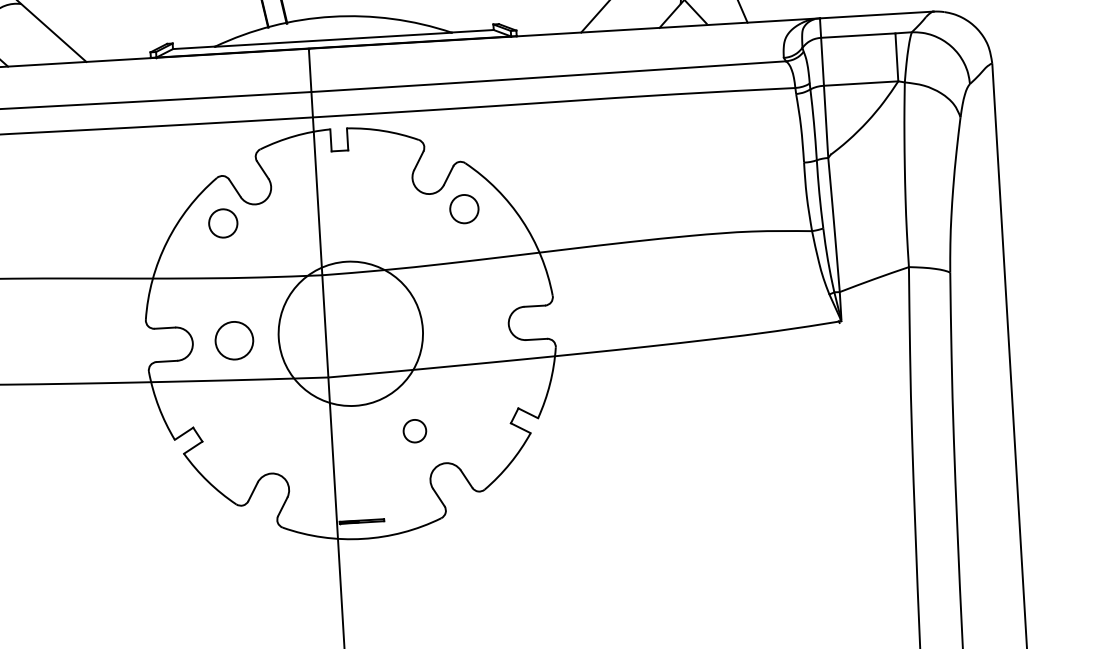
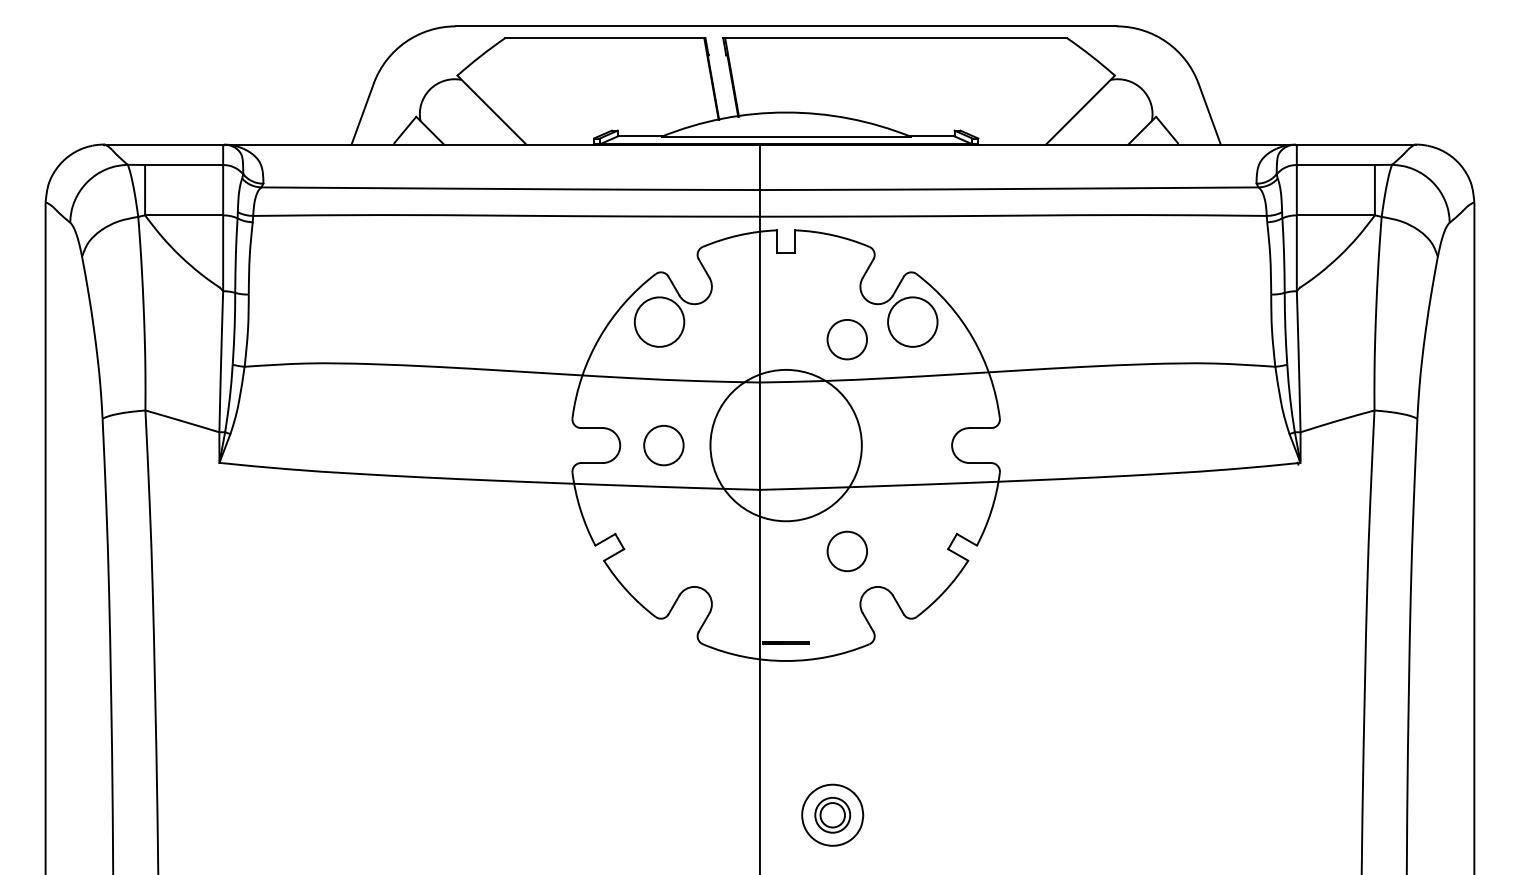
circle: (464, 208) -> (912, 321), size x1.67
circle: (223, 222) -> (659, 321), size x1.67
circle: (402, 229) -> (846, 339), added
circle: (414, 431) -> (846, 551), size x1.67

